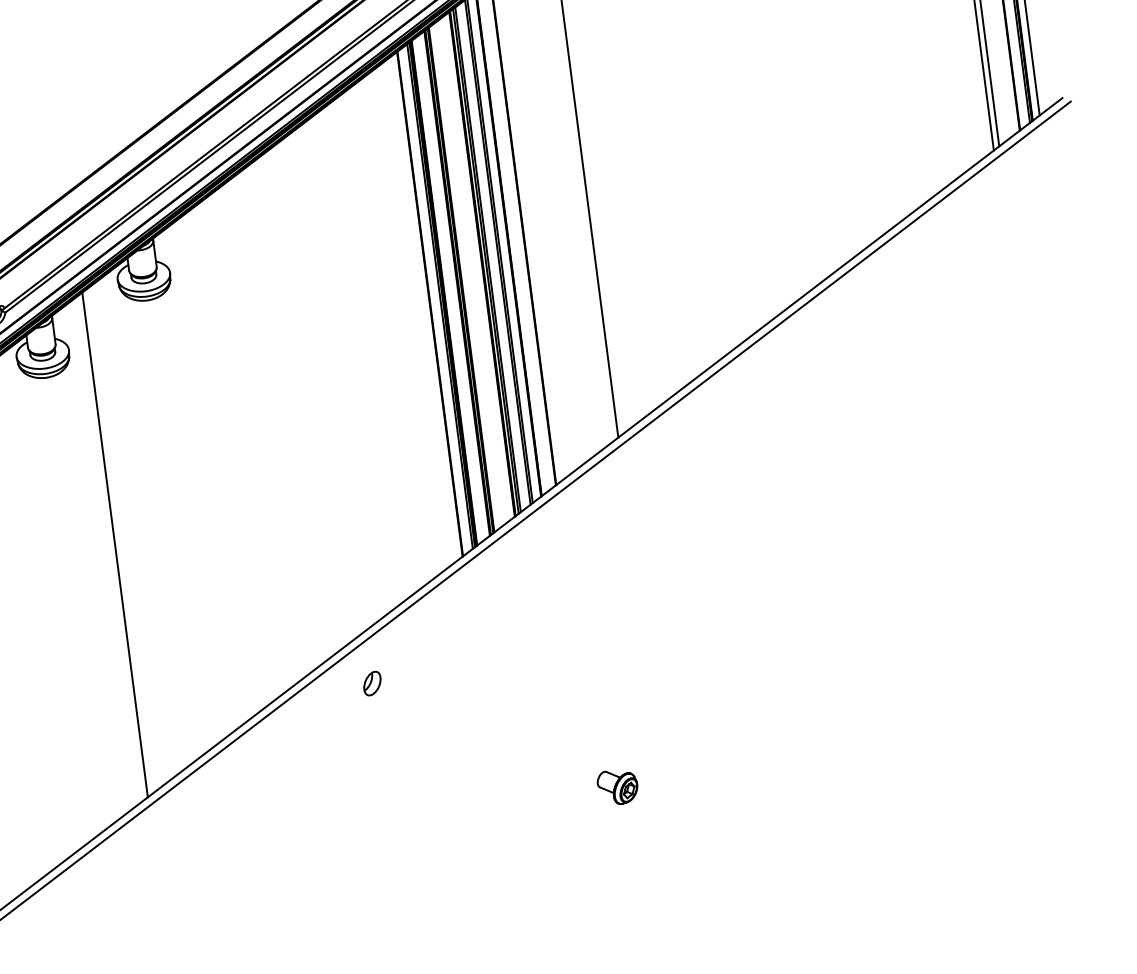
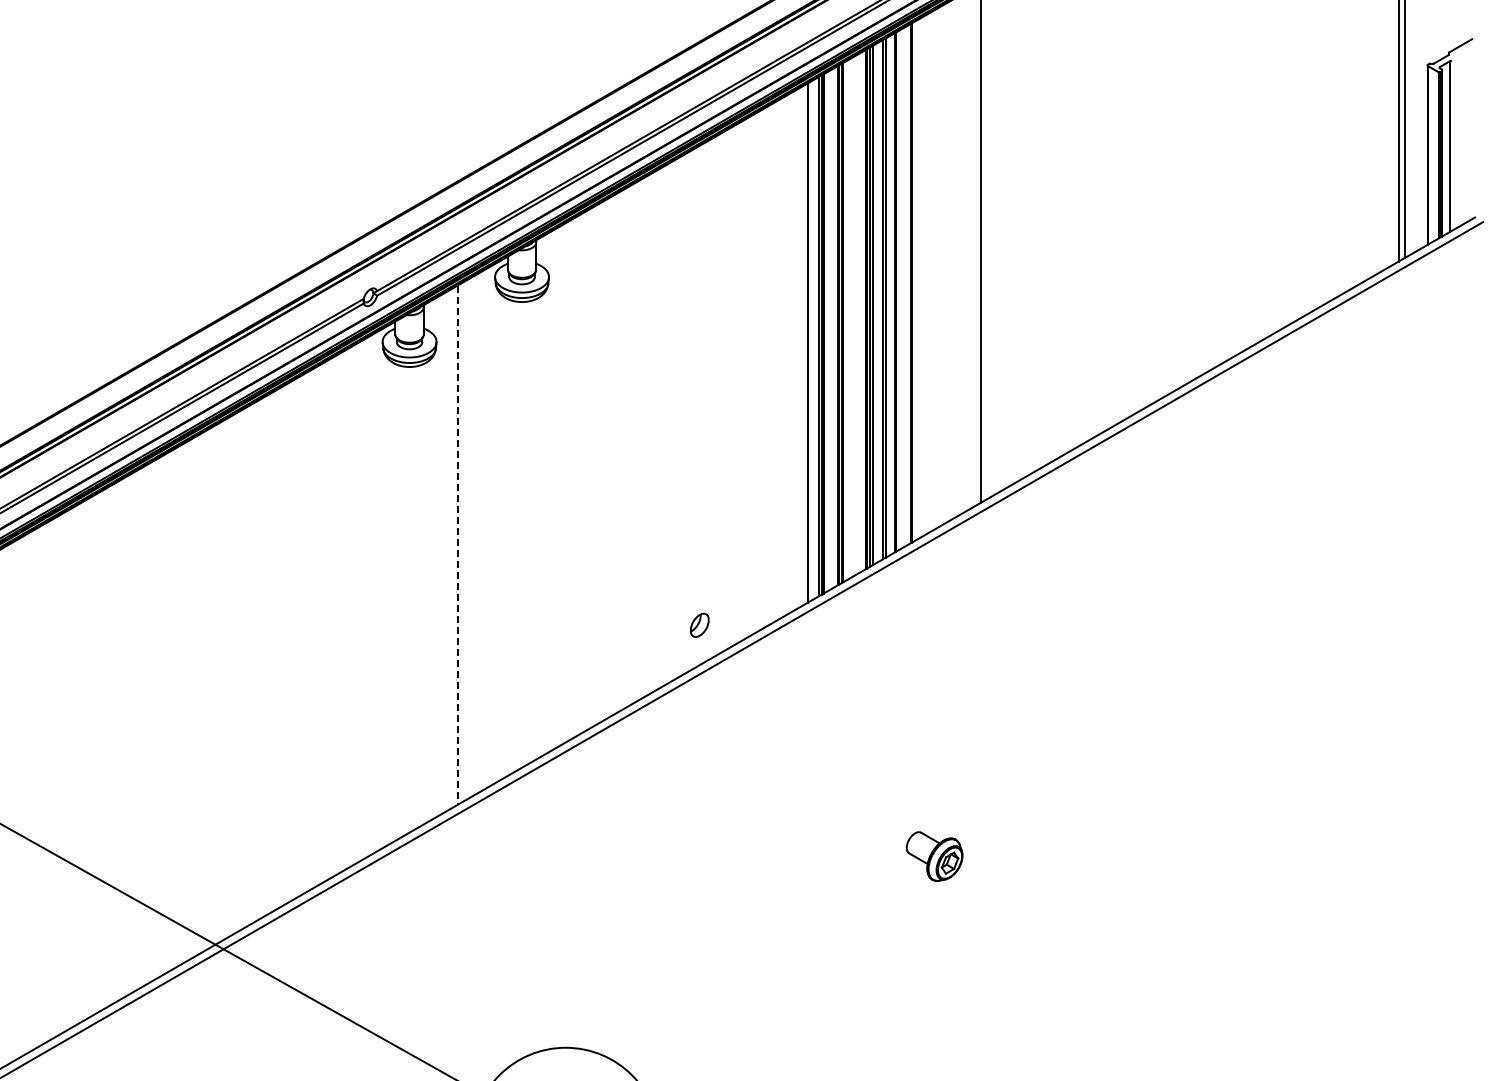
line: (115, 545) -> (457, 545), solid -> dashed
part: (372, 682) -> (699, 624), moved
part: (617, 787) -> (934, 856), size x1.4

